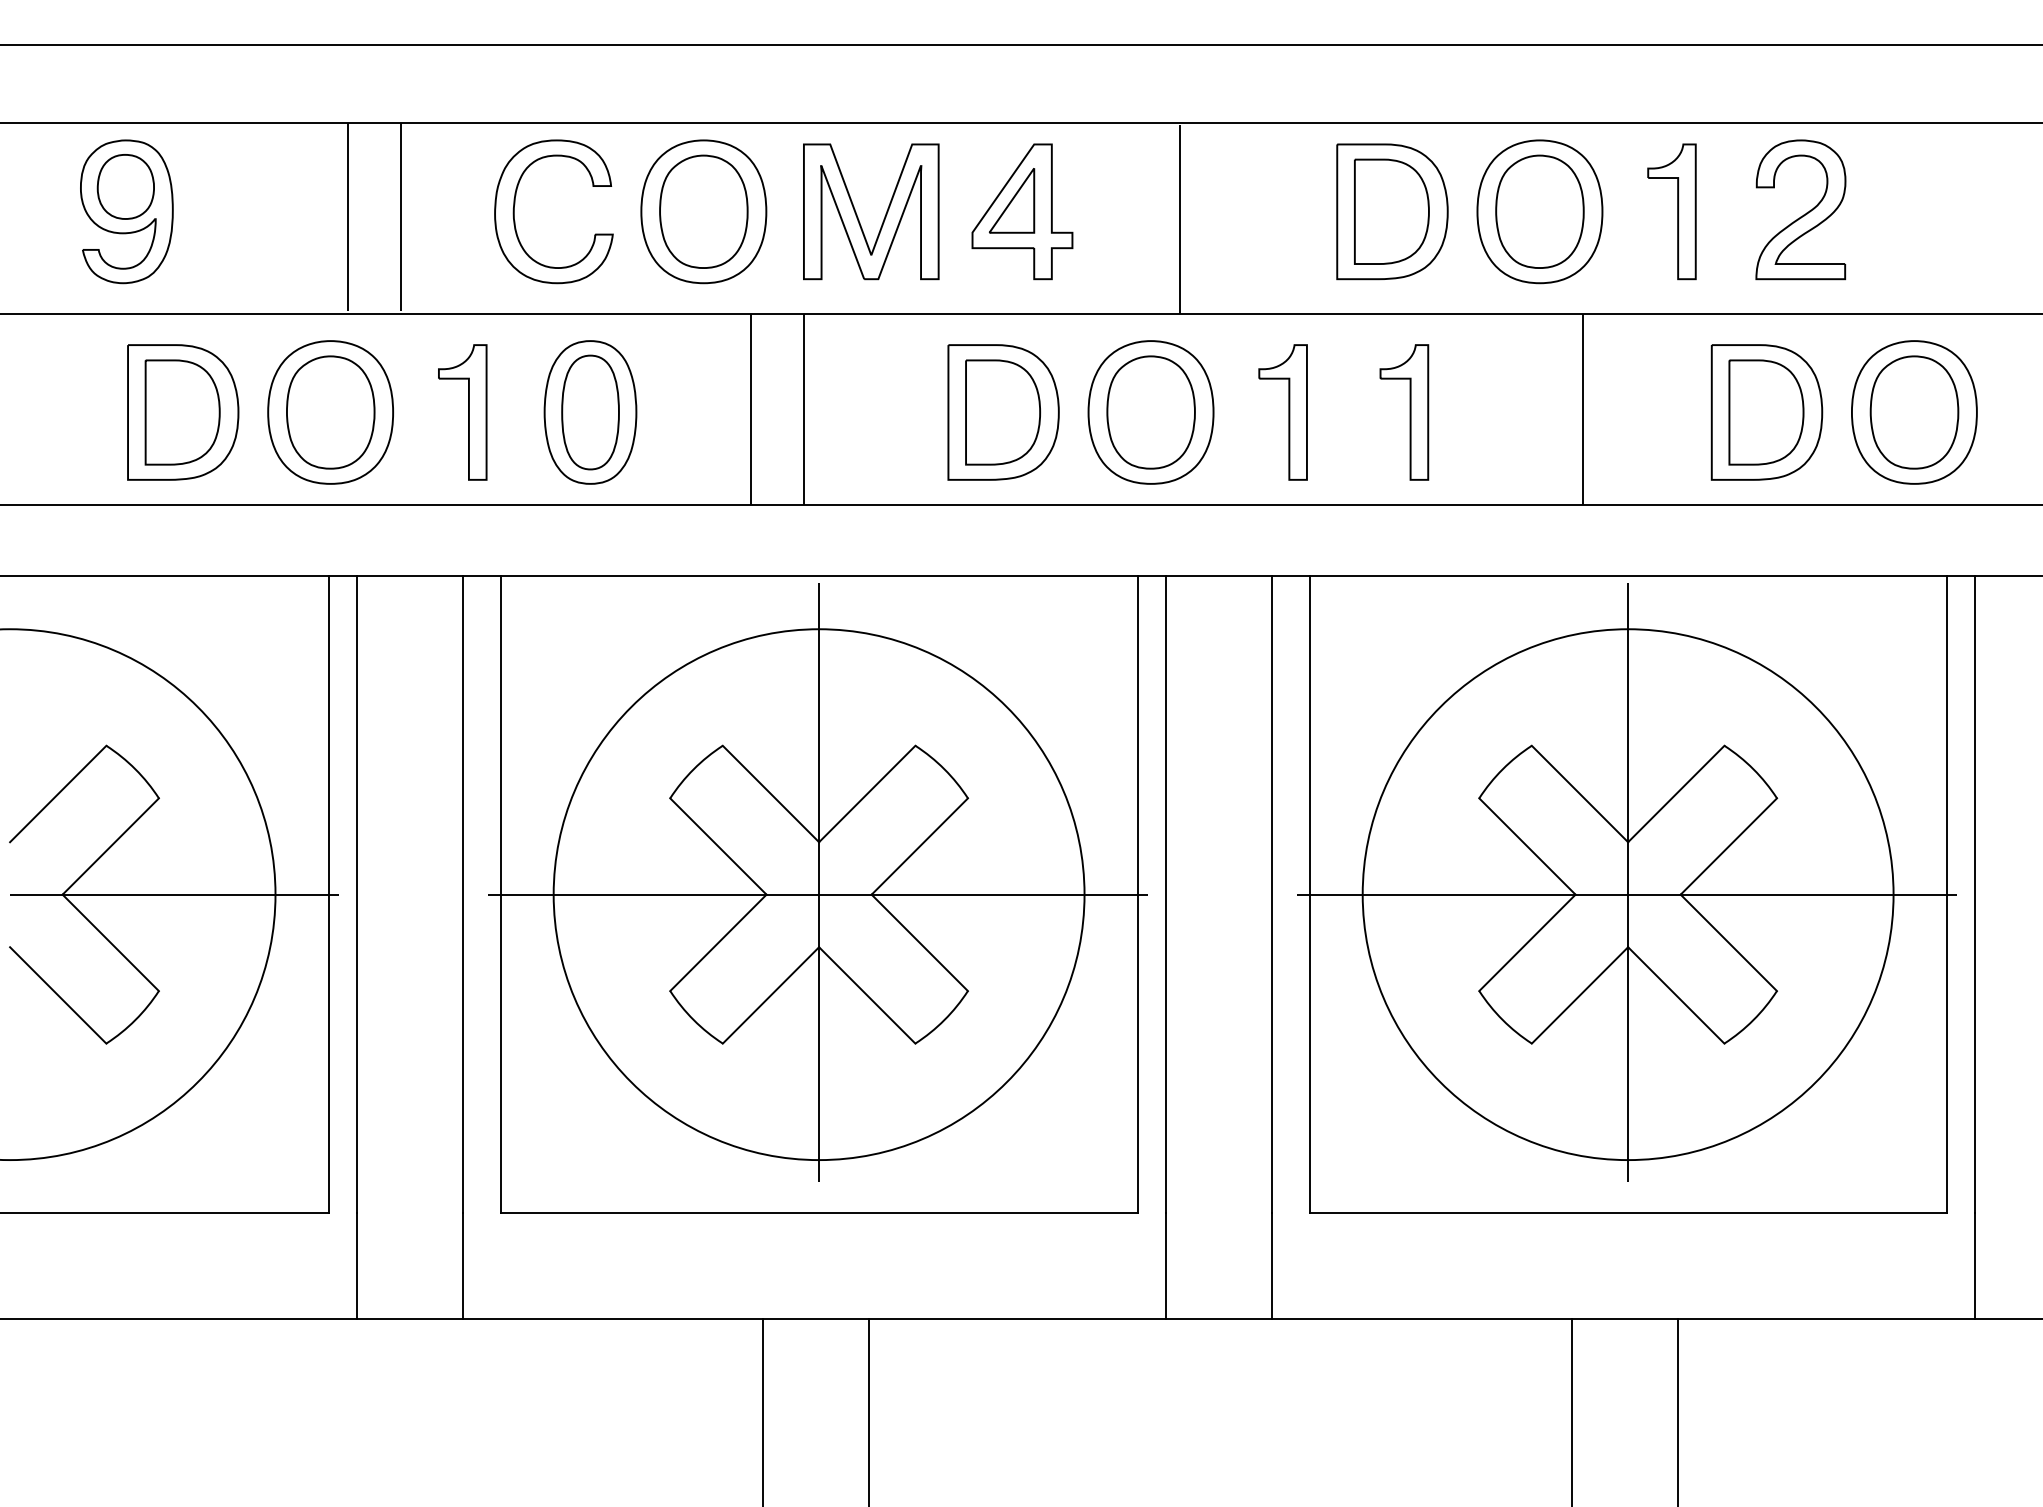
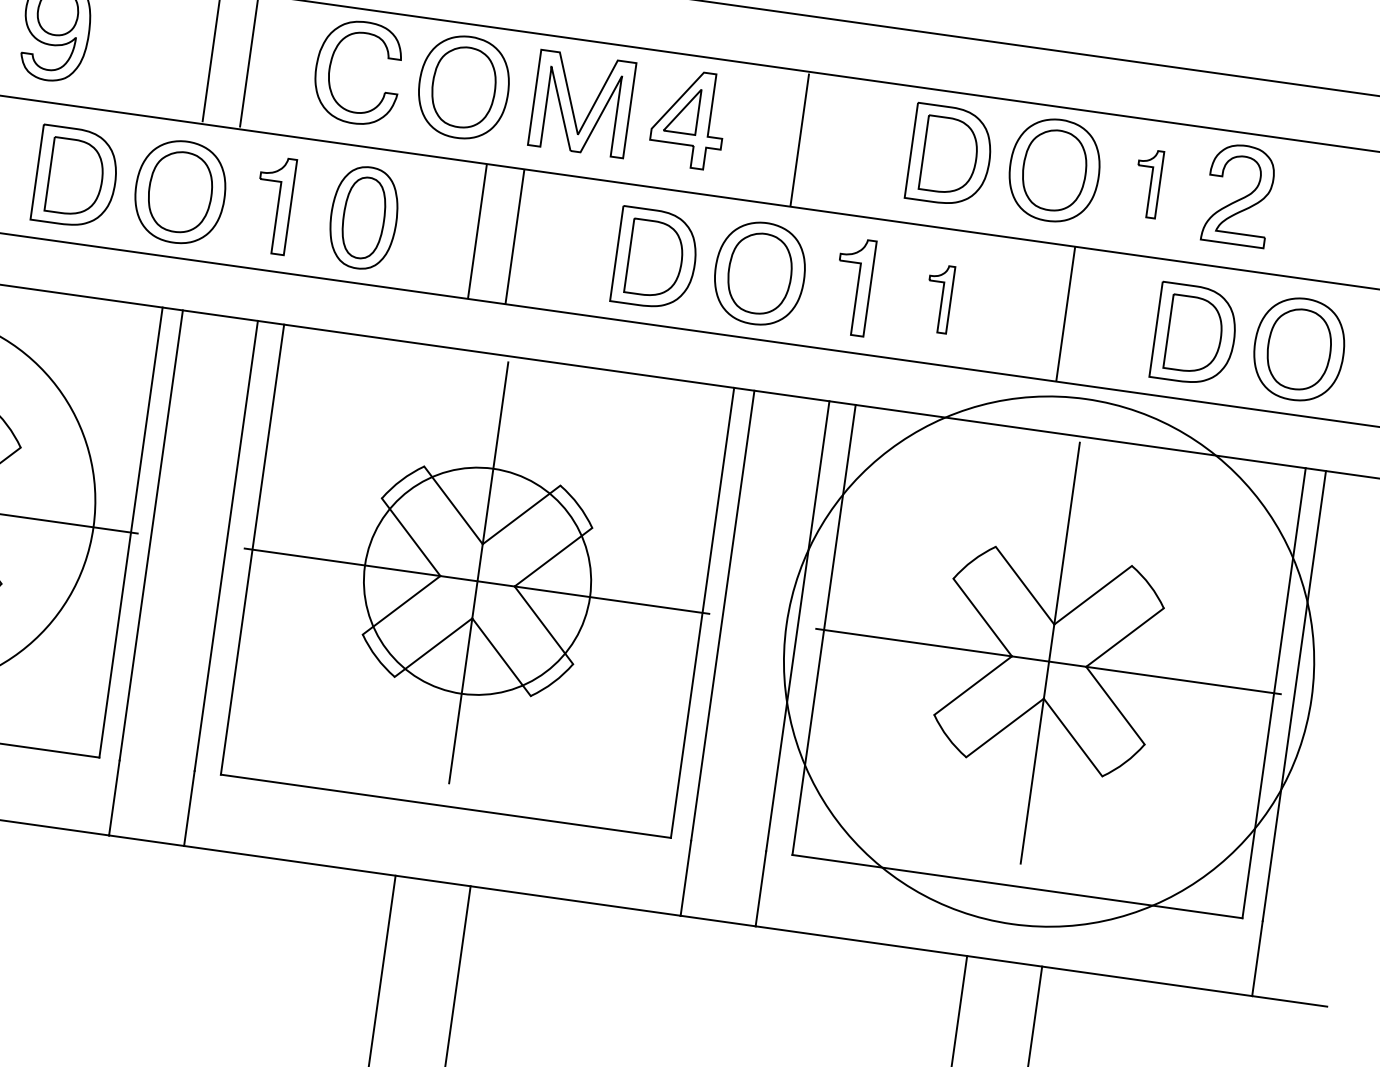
part: (1671, 211) -> (1147, 183), size x0.7
part: (1404, 412) -> (938, 298), size x0.7
circle: (818, 894) -> (477, 581), size x0.6
circle: (1627, 894) -> (1048, 661), size x1.4

